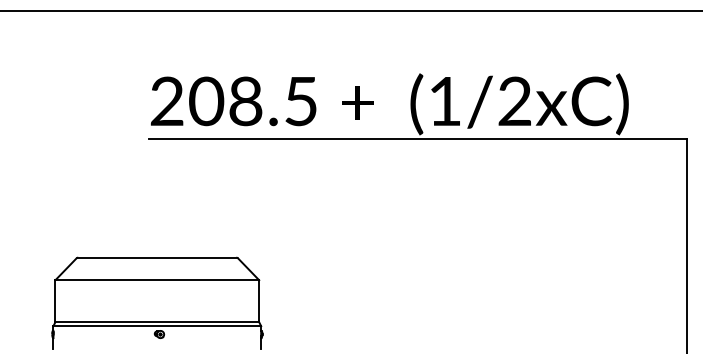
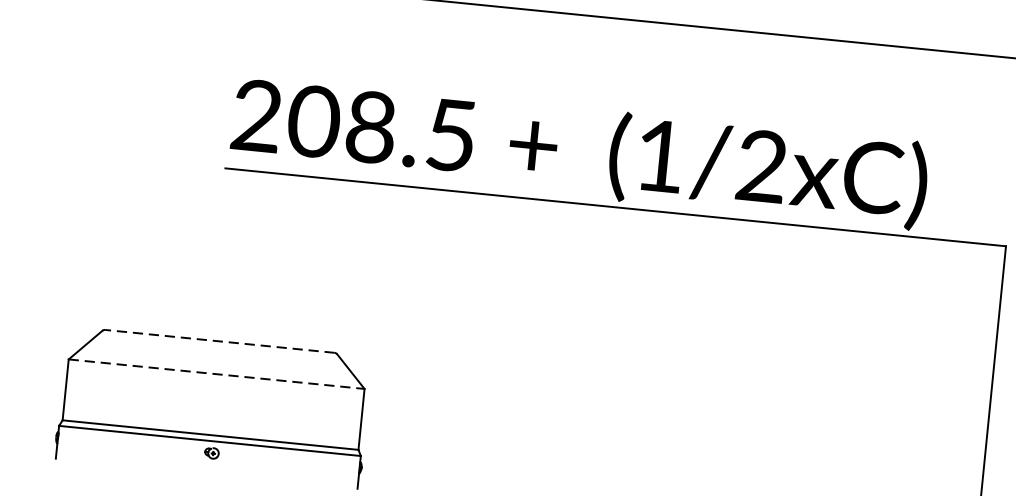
line: (156, 257) -> (218, 341), solid -> dashed
line: (157, 280) -> (216, 374), solid -> dashed

